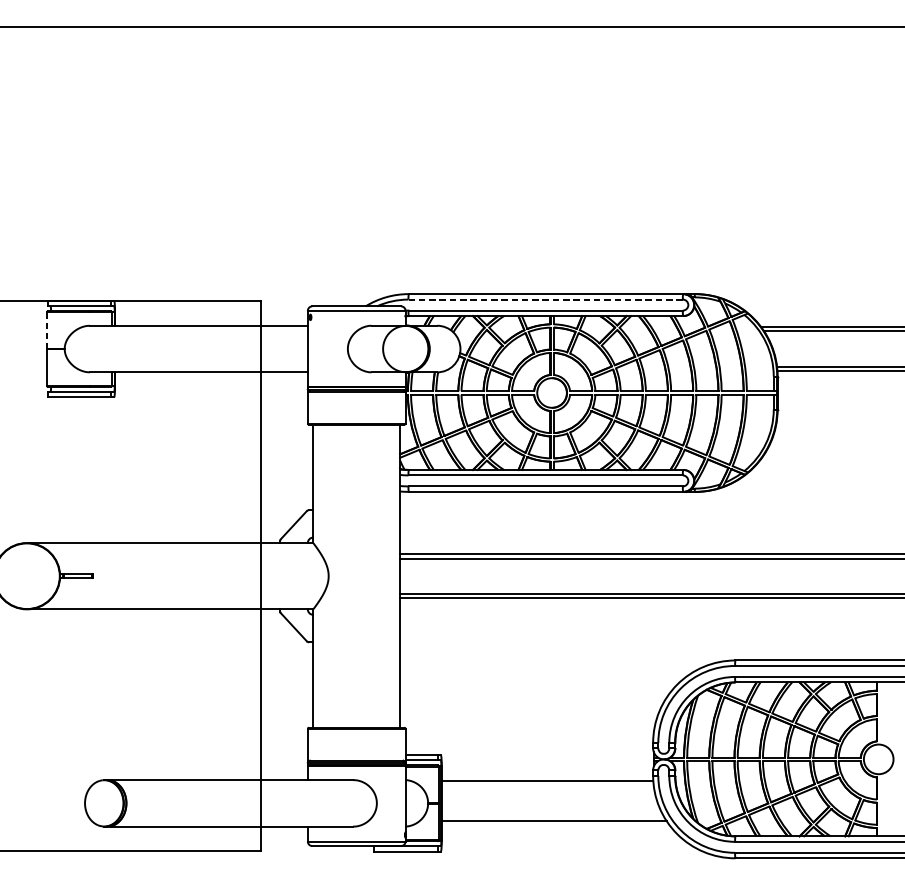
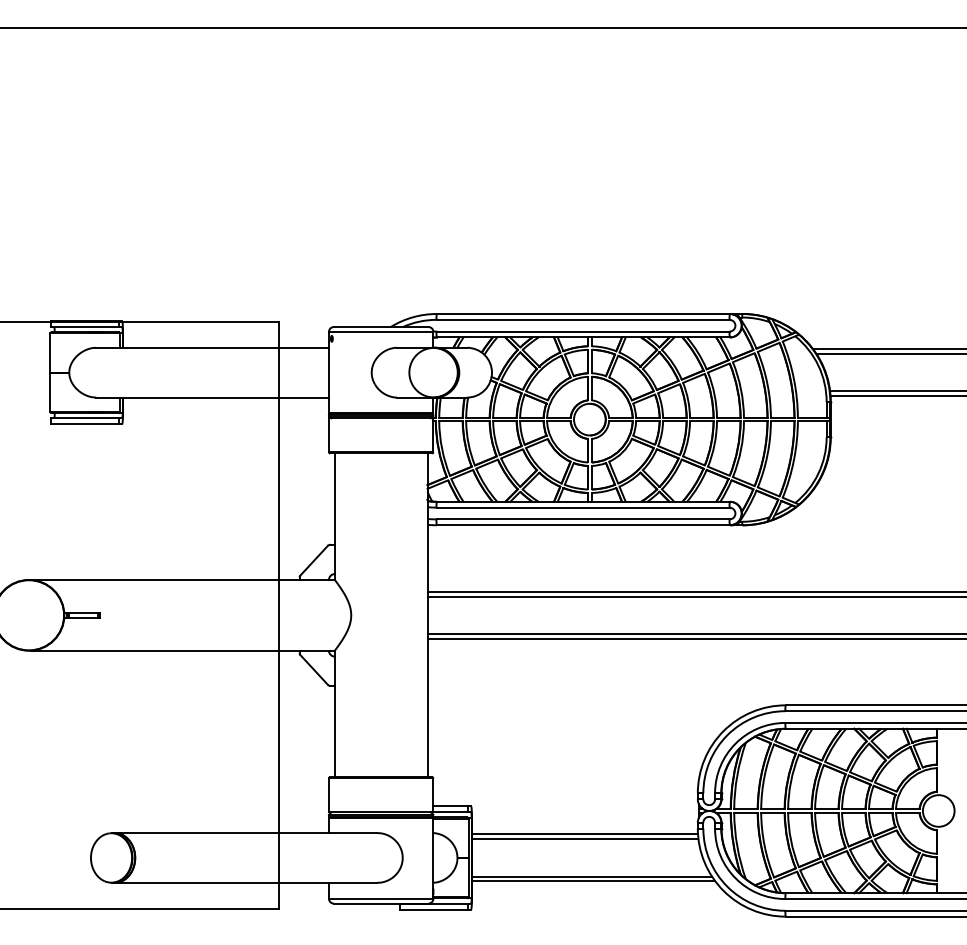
line: (546, 299) -> (583, 319), dashed -> solid
line: (47, 330) -> (50, 352), dashed -> solid
line: (547, 786) -> (584, 839), added
line: (555, 825) -> (593, 881), added

